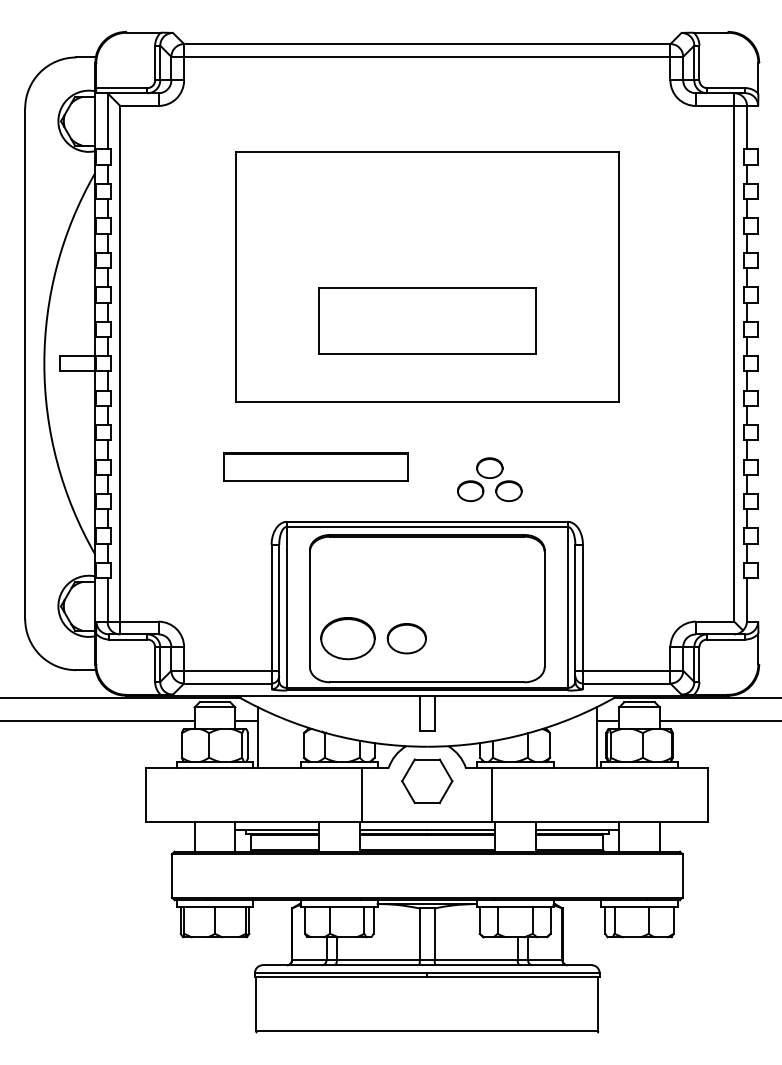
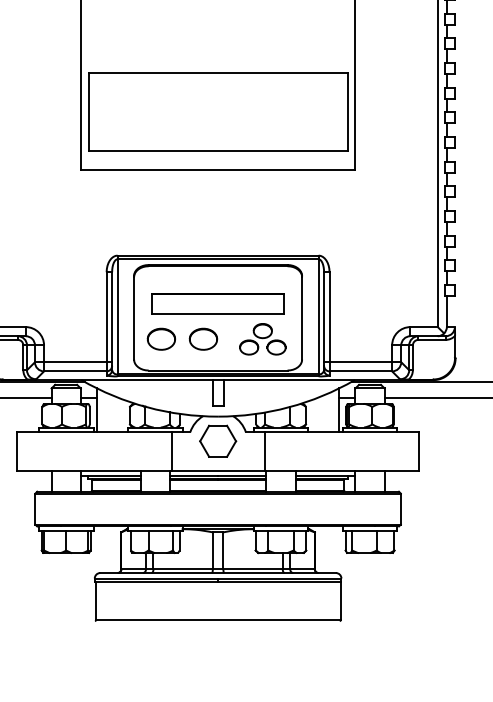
part: (426, 320) -> (217, 111), size x1.67
part: (315, 466) -> (217, 303), moved
part: (489, 479) -> (262, 339), moved
part: (348, 638) -> (161, 339), size x0.71

